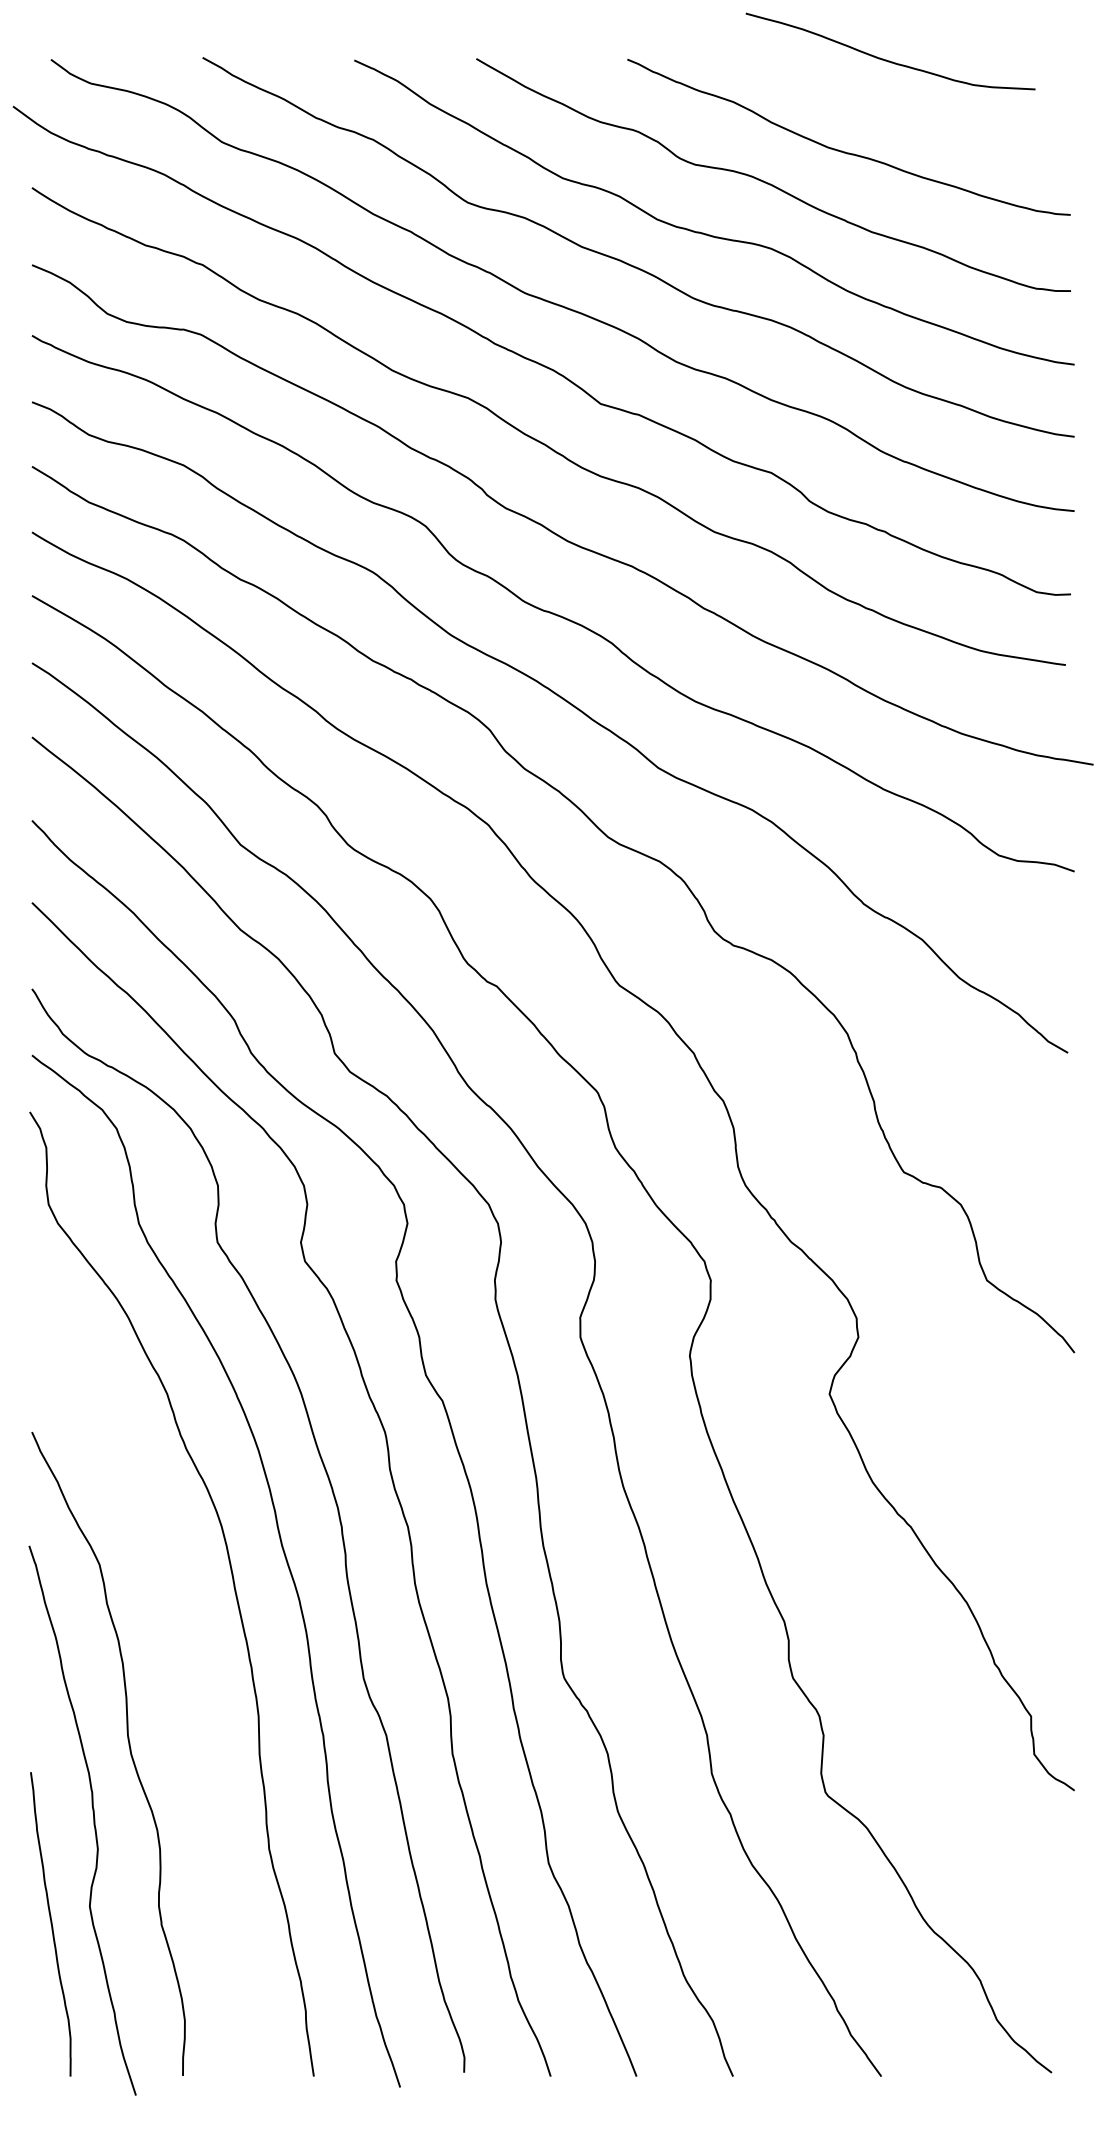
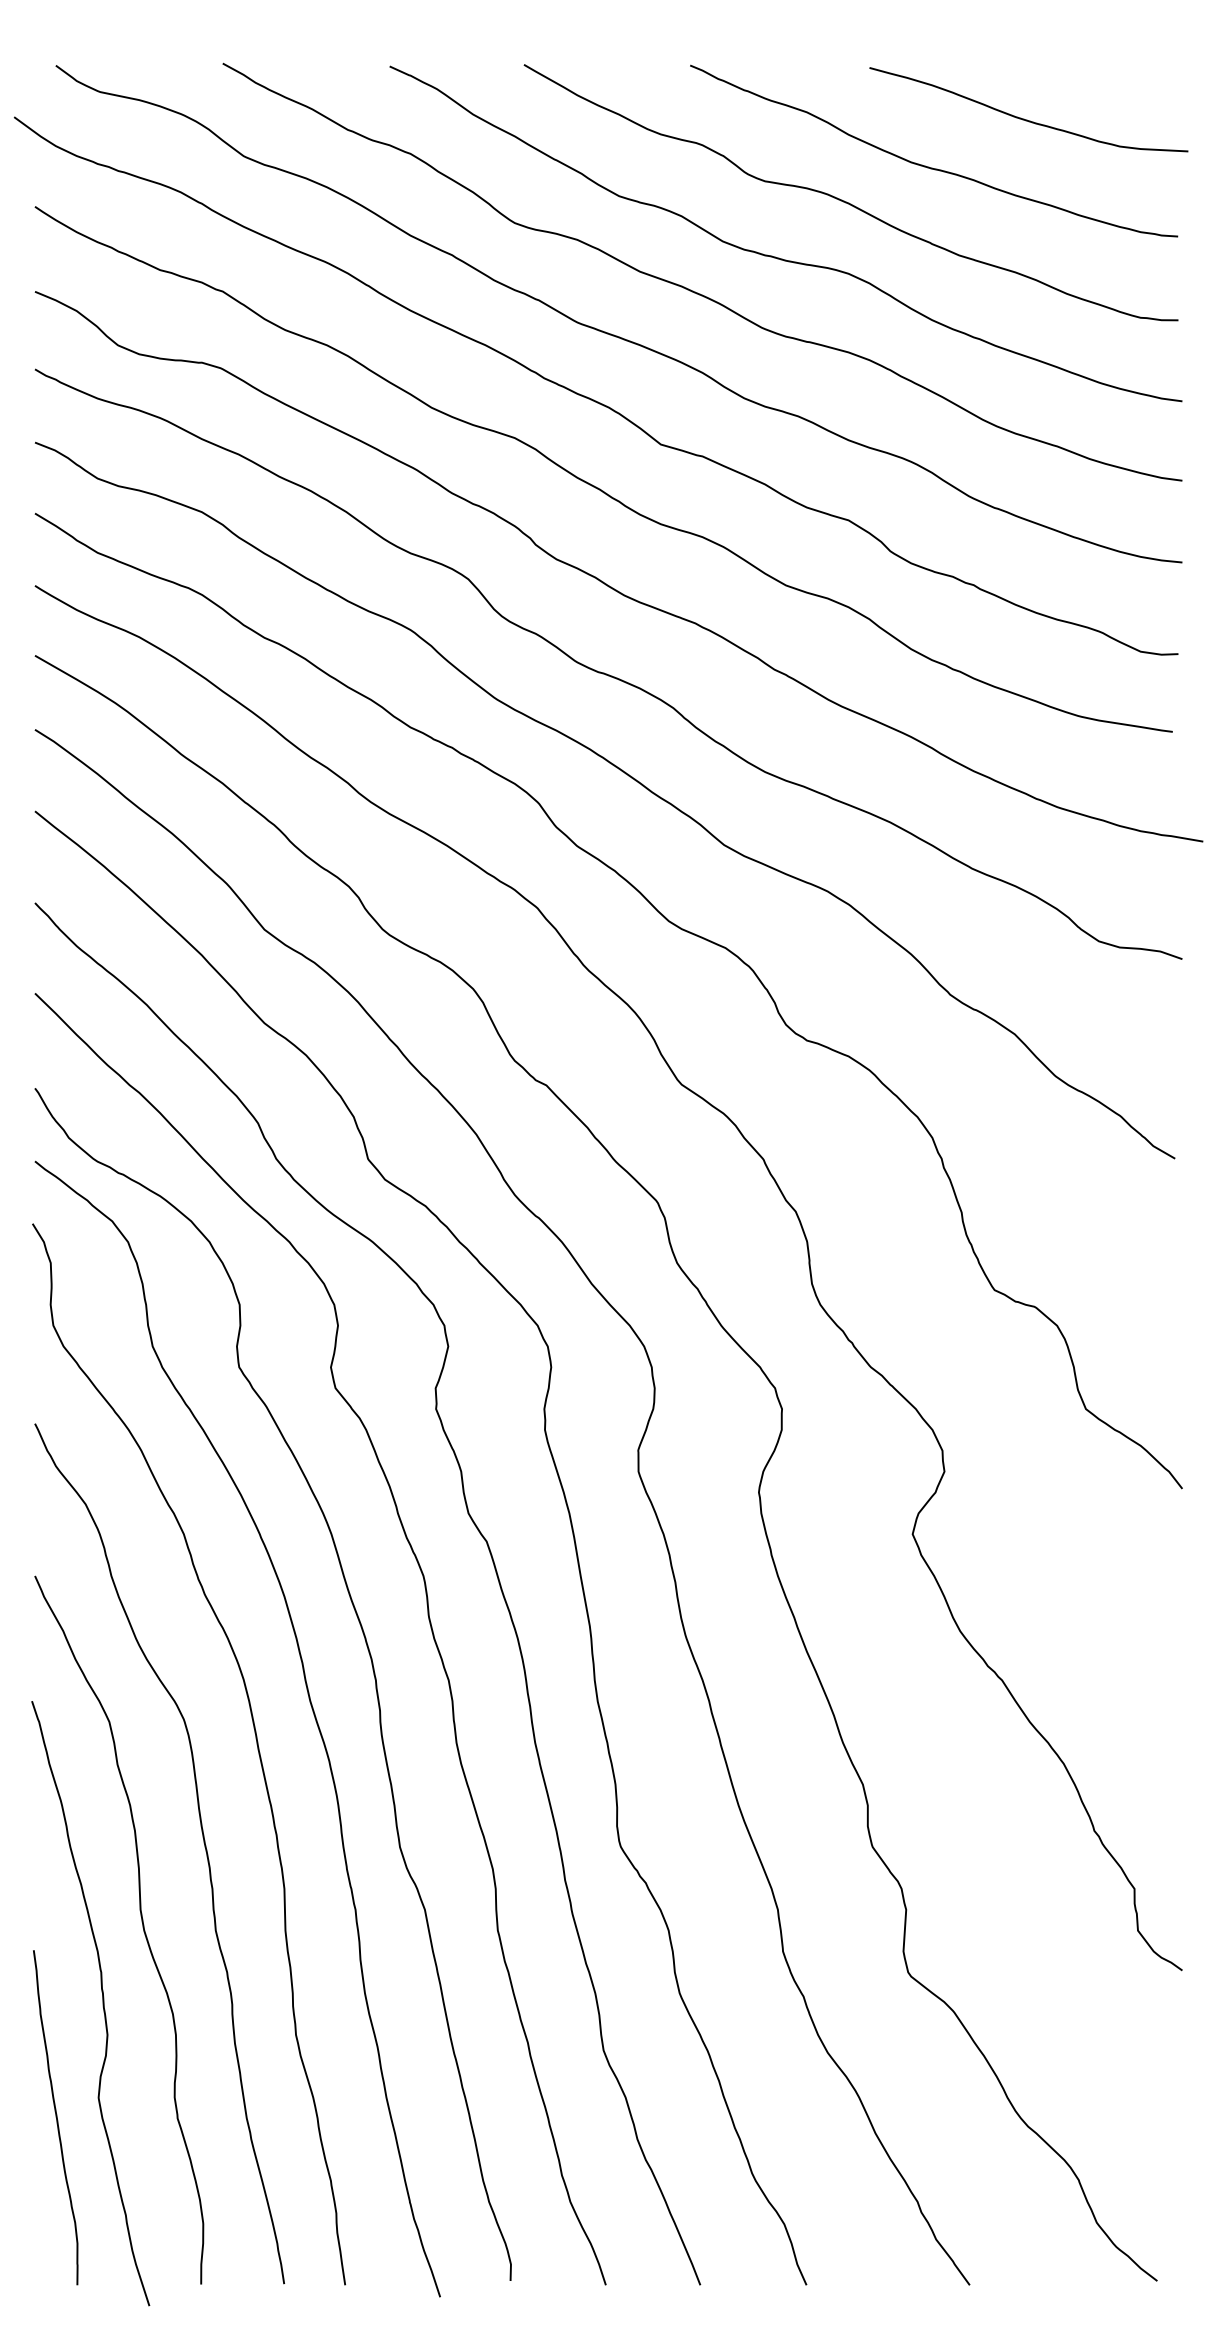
curve: (886, 59) -> (1024, 118), moved
curve: (185, 1675) -> (203, 1843), added

